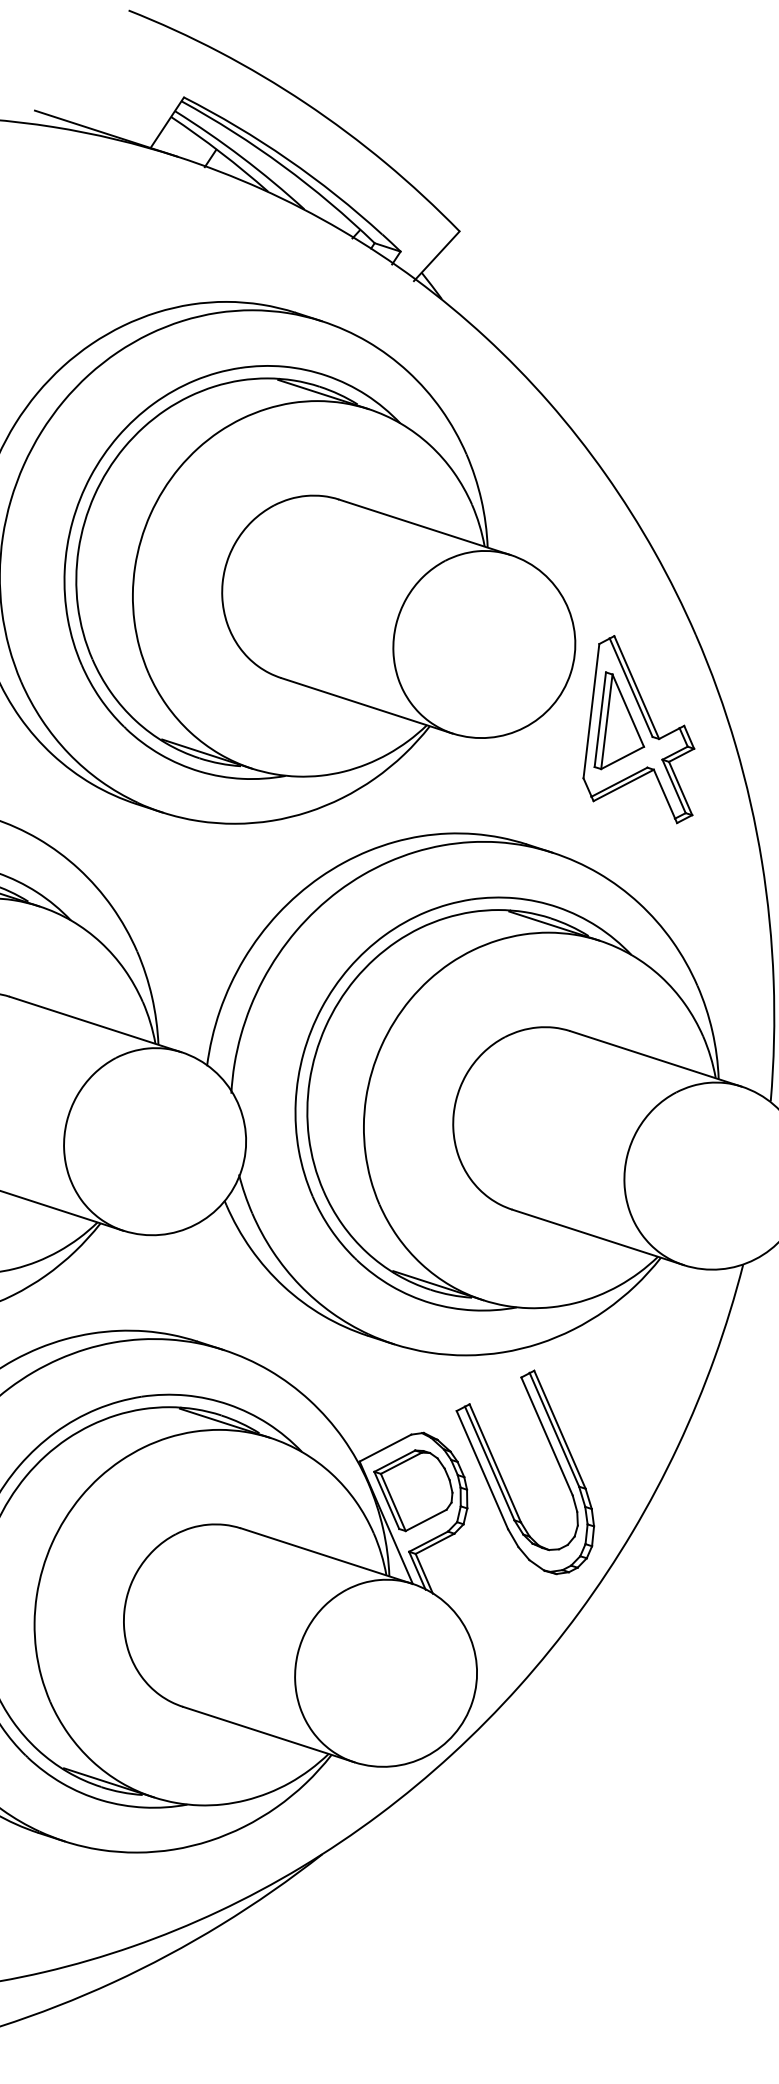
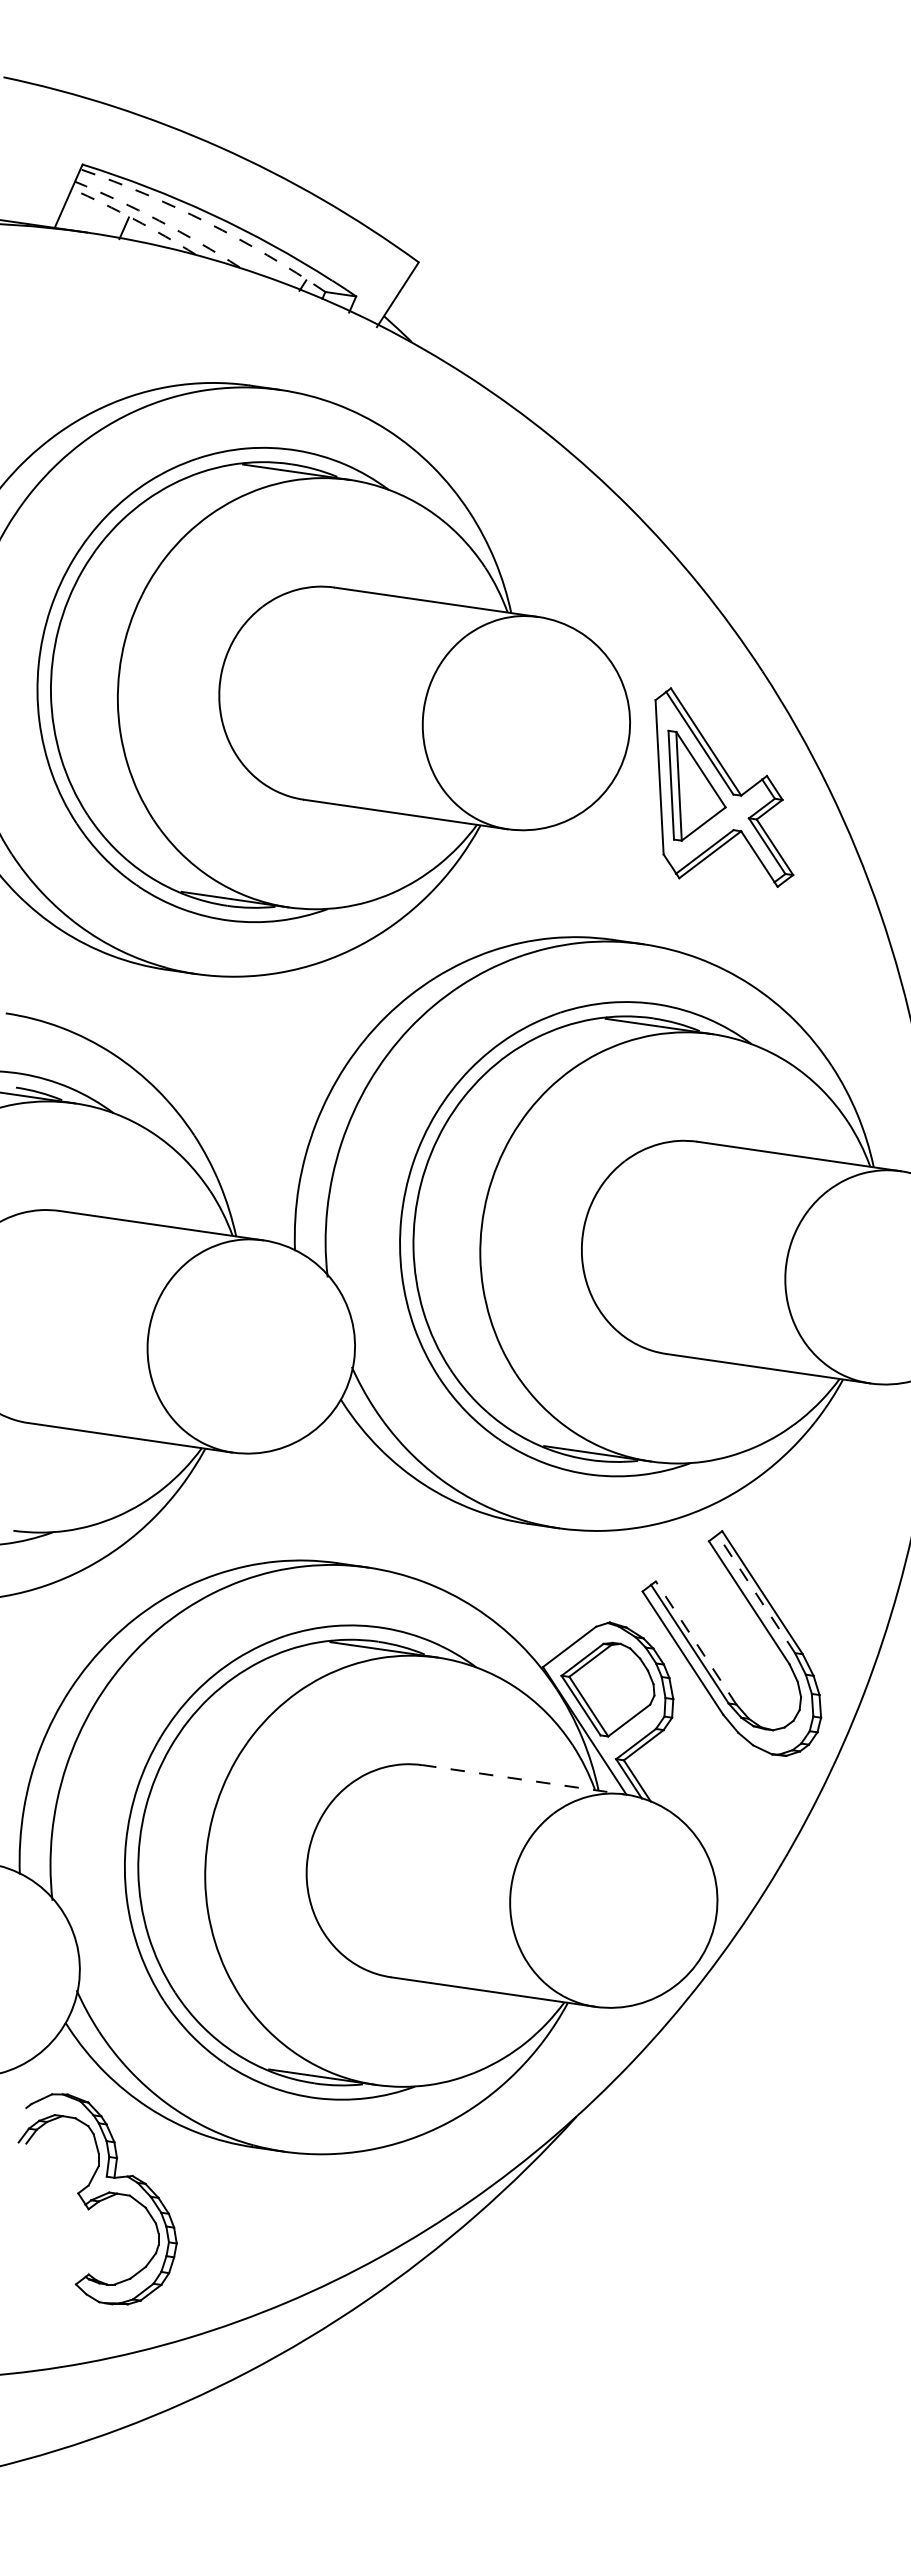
arc: (220, 152) -> (134, 219), solid -> dashed
arc: (242, 157) -> (159, 220), solid -> dashed
arc: (283, 165) -> (207, 222), solid -> dashed
line: (554, 1429) -> (756, 1593), solid -> dashed
line: (495, 1463) -> (696, 1643), solid -> dashed
line: (326, 1555) -> (523, 1779), solid -> dashed

